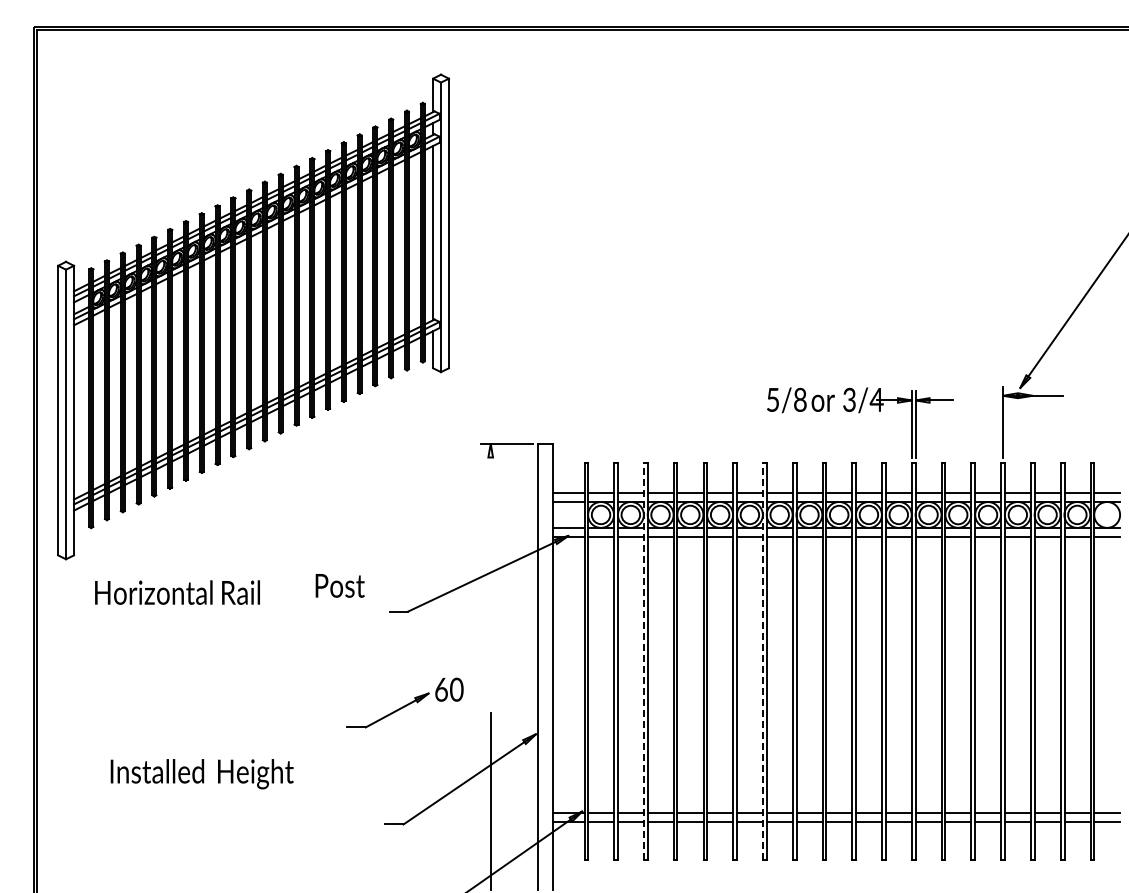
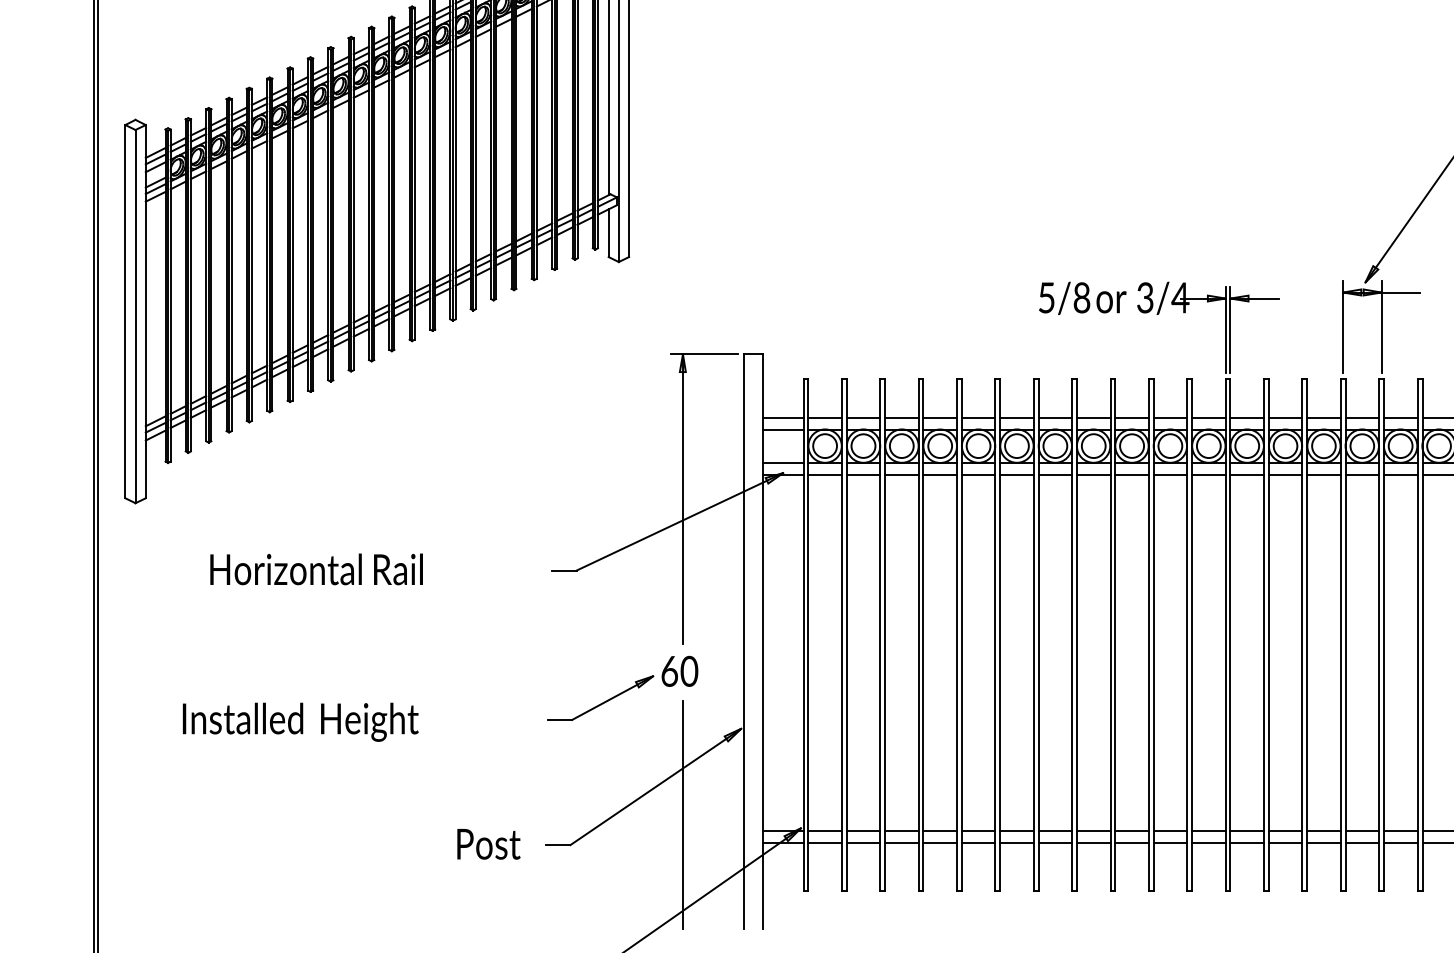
line: (1032, 422) -> (1381, 326), added
line: (490, 555) -> (682, 498), added
text: (339, 585) -> (487, 843), moved
text: (177, 592) -> (316, 569), moved
line: (643, 660) -> (879, 633), dashed -> solid
line: (762, 660) -> (1033, 633), dashed -> solid
part: (404, 702) -> (622, 687), moved
text: (201, 774) -> (299, 722), moved

